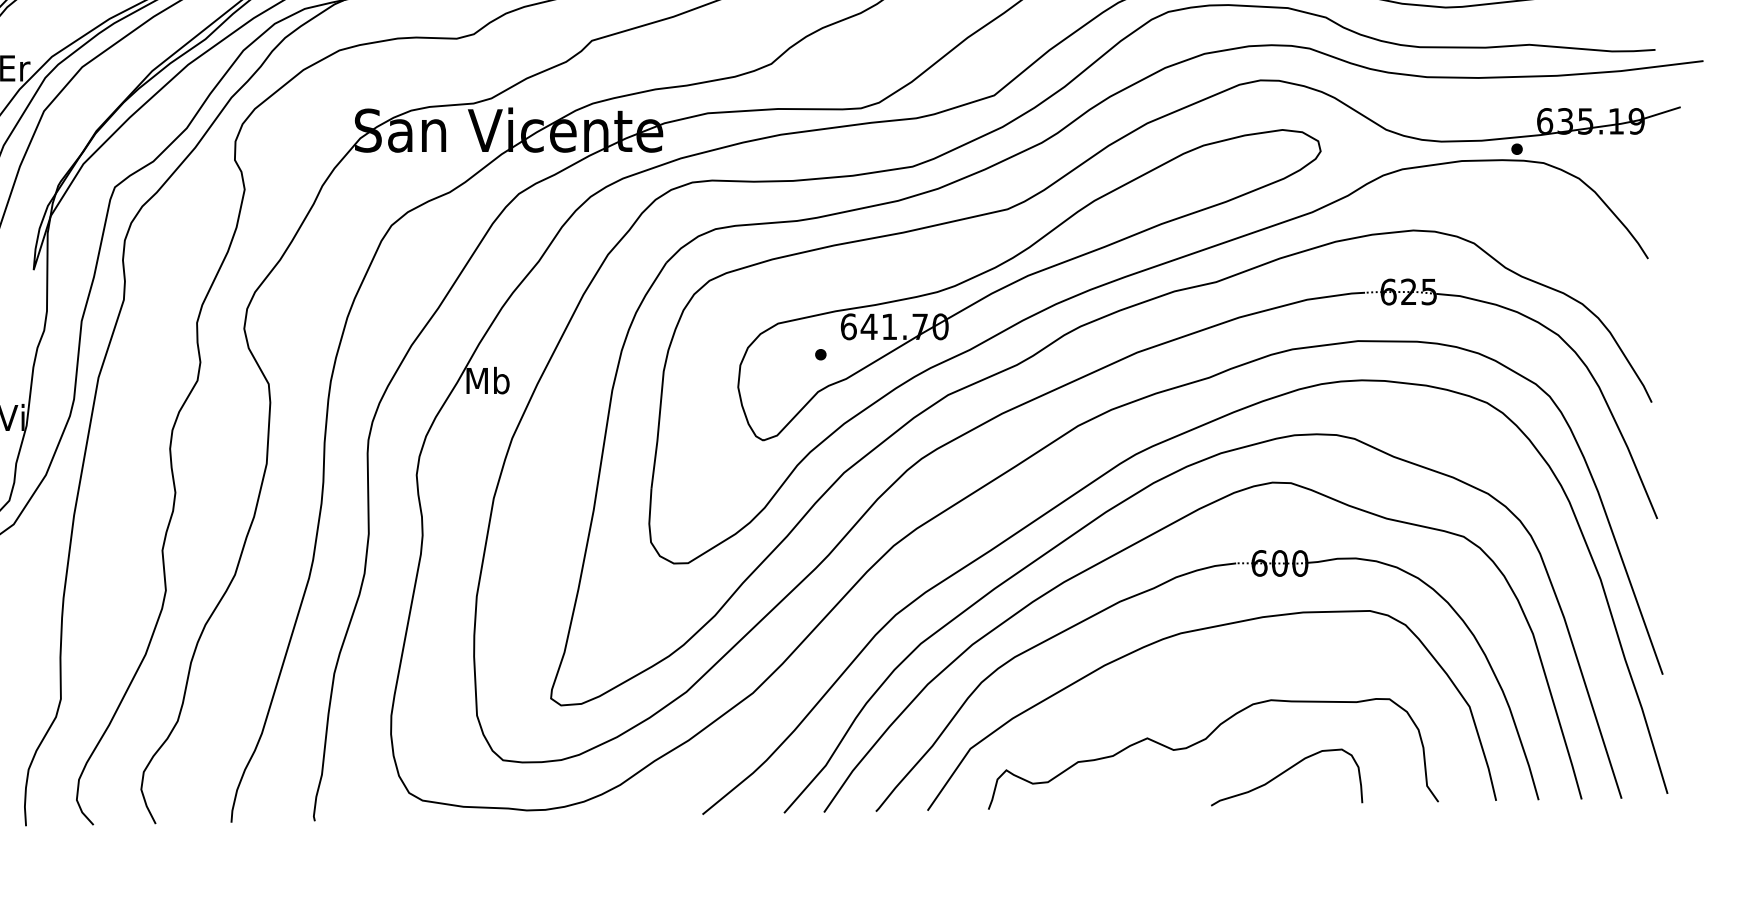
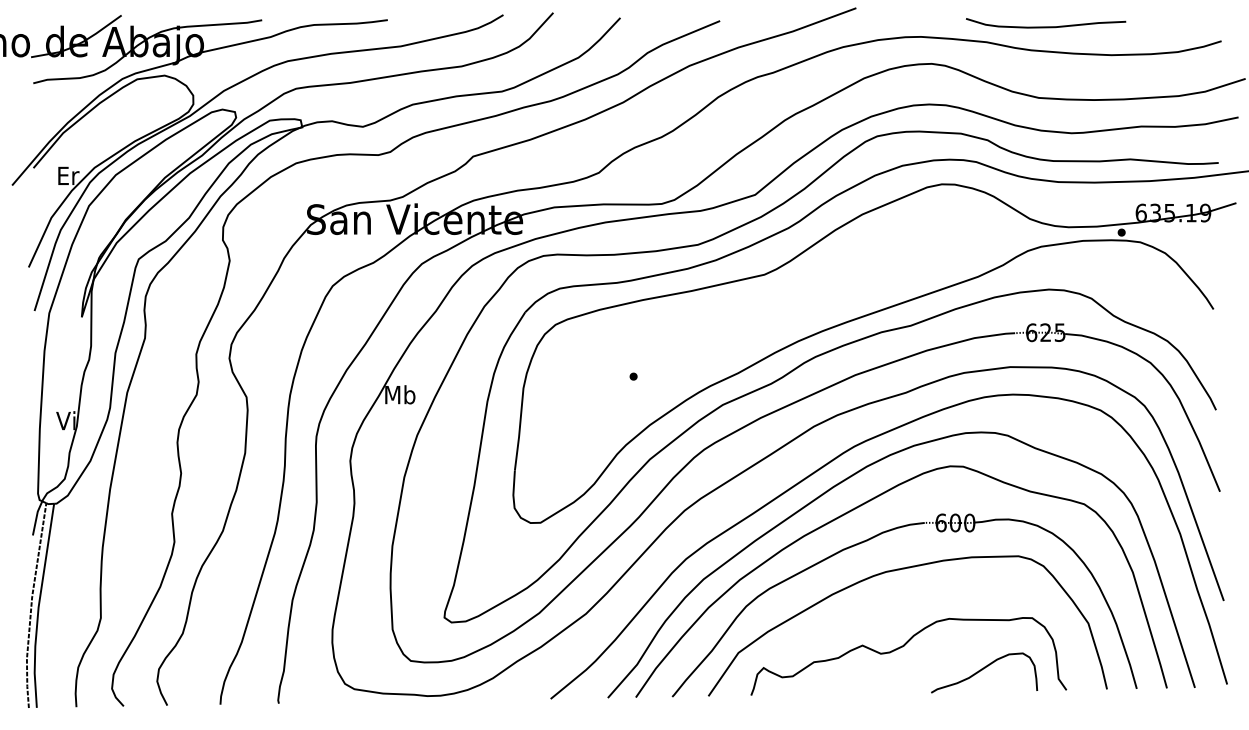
part: (1028, 284) -> (779, 327), removed
curve: (1284, 773) -> (982, 670), moved

